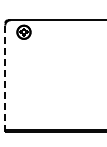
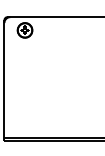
line: (5, 77) -> (4, 80), dashed -> solid

